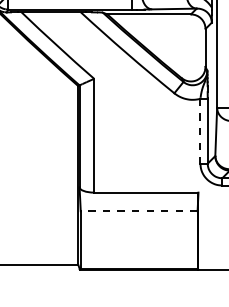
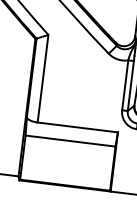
line: (200, 131) -> (125, 85), dashed -> solid
line: (138, 211) -> (69, 141), dashed -> solid

